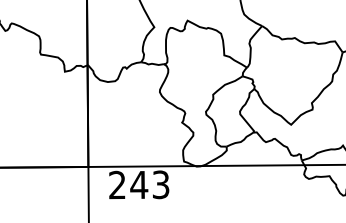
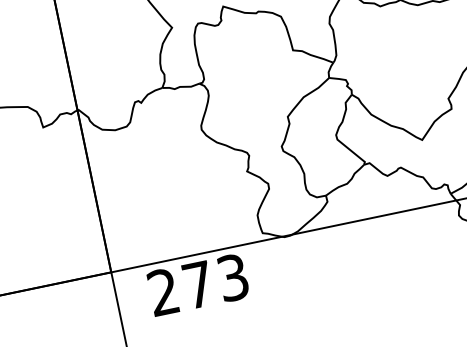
text: (139, 184) -> (198, 284), 243 -> 273

